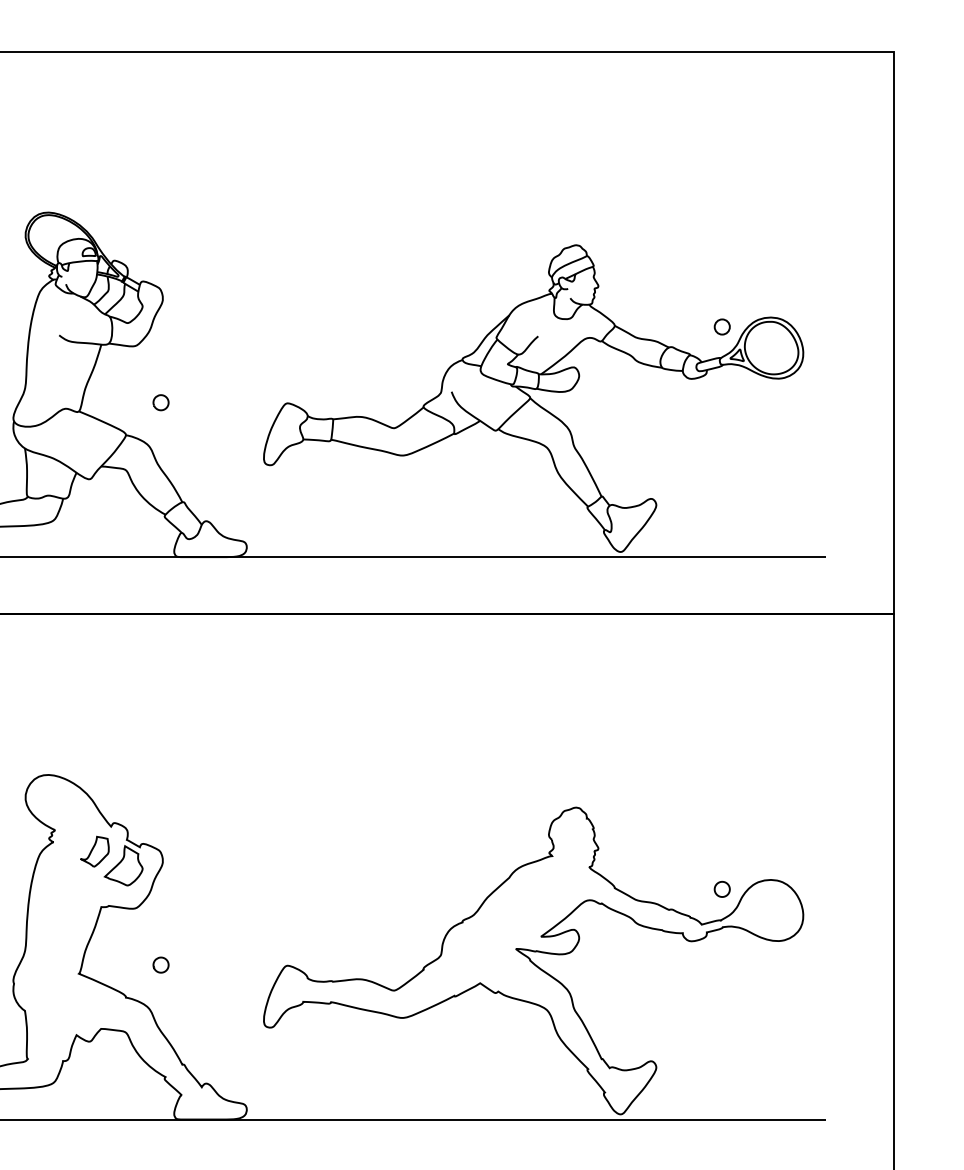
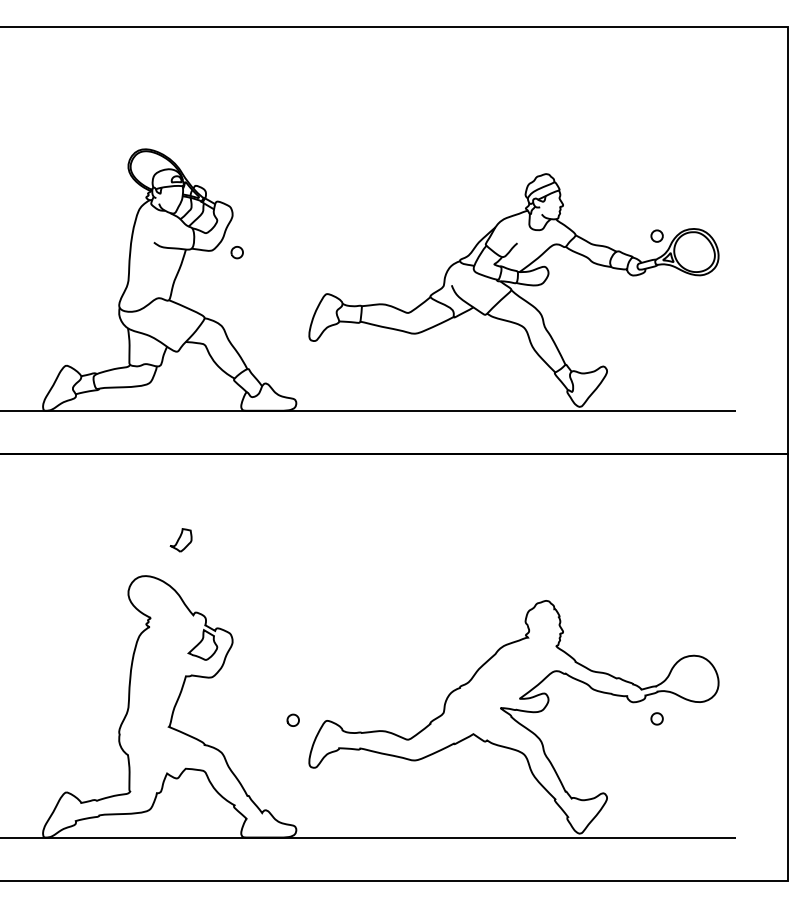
part: (160, 402) -> (236, 252), moved
part: (94, 851) -> (180, 540), moved
part: (721, 888) -> (656, 718), moved
part: (160, 963) -> (292, 719), moved

